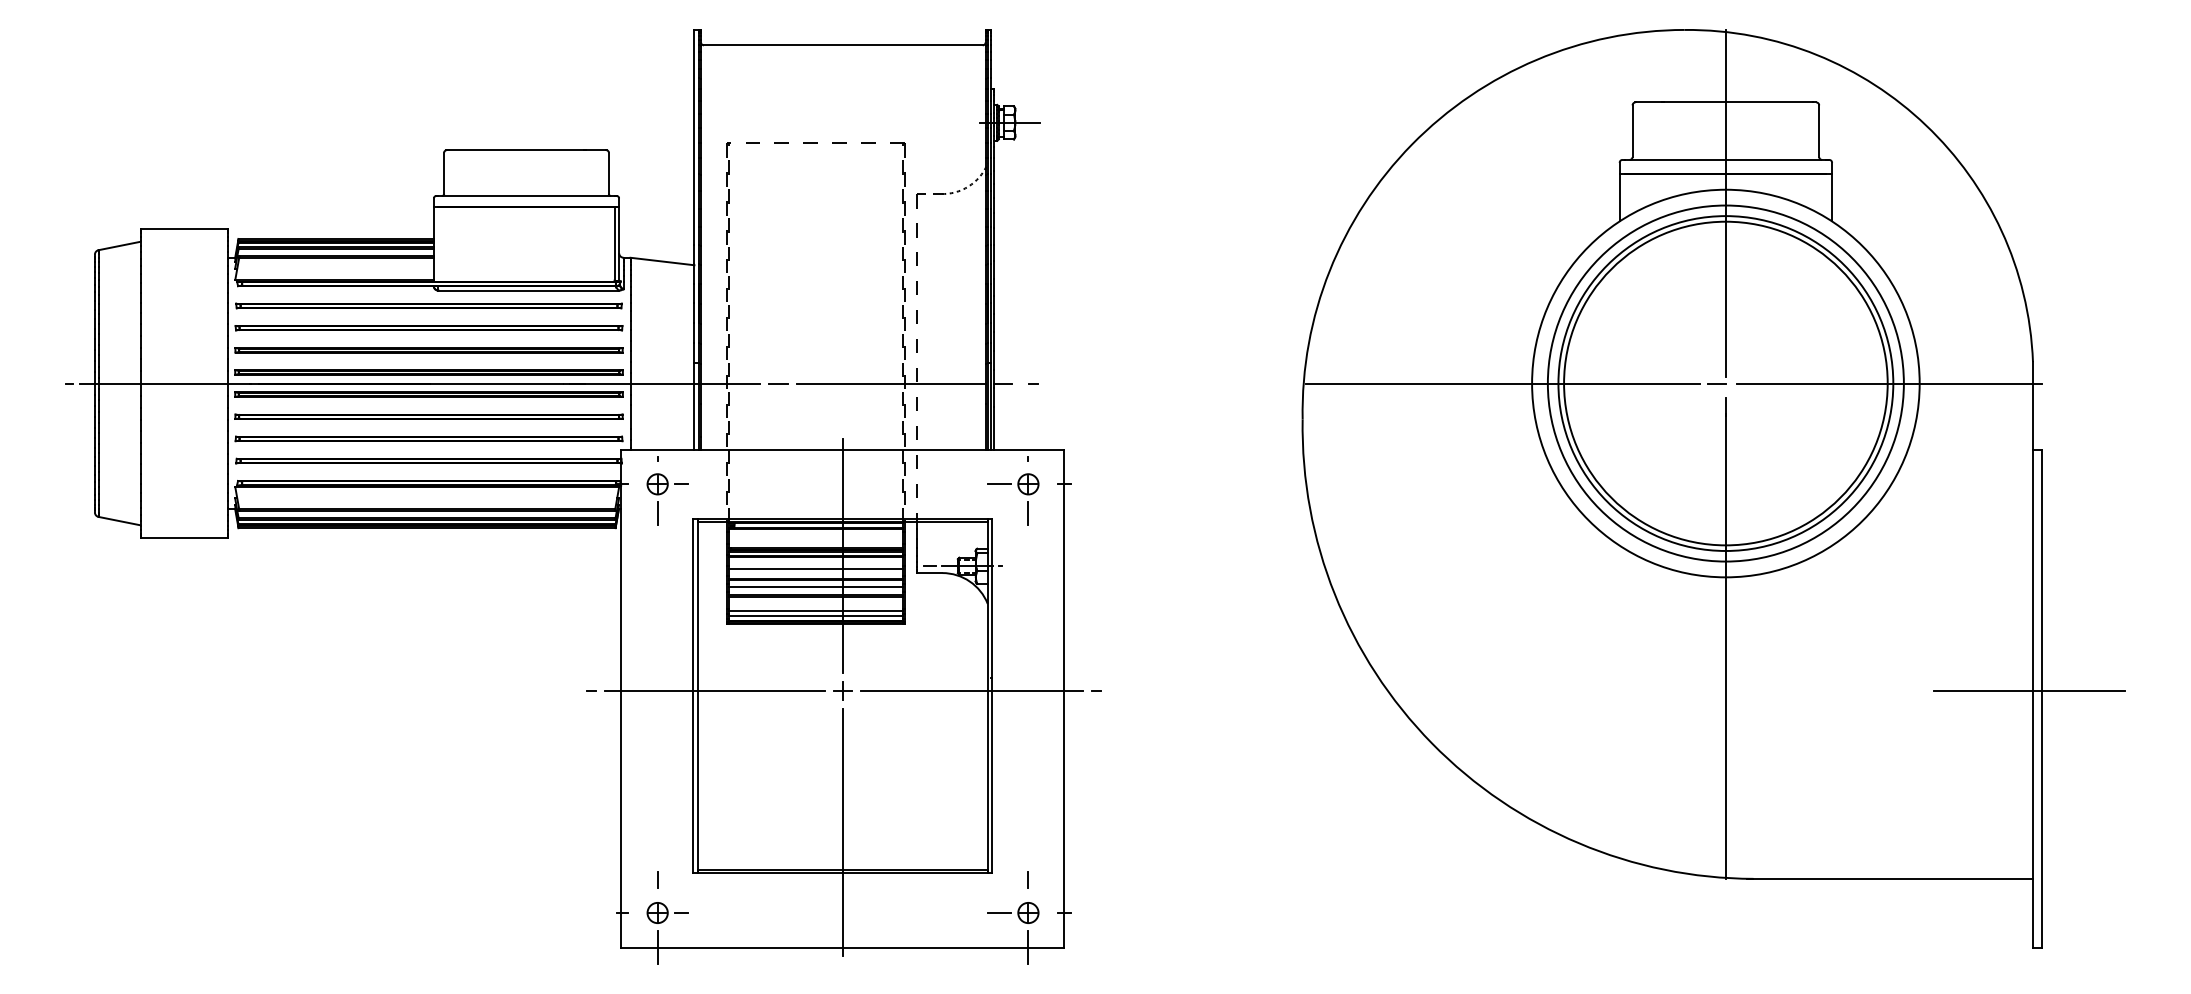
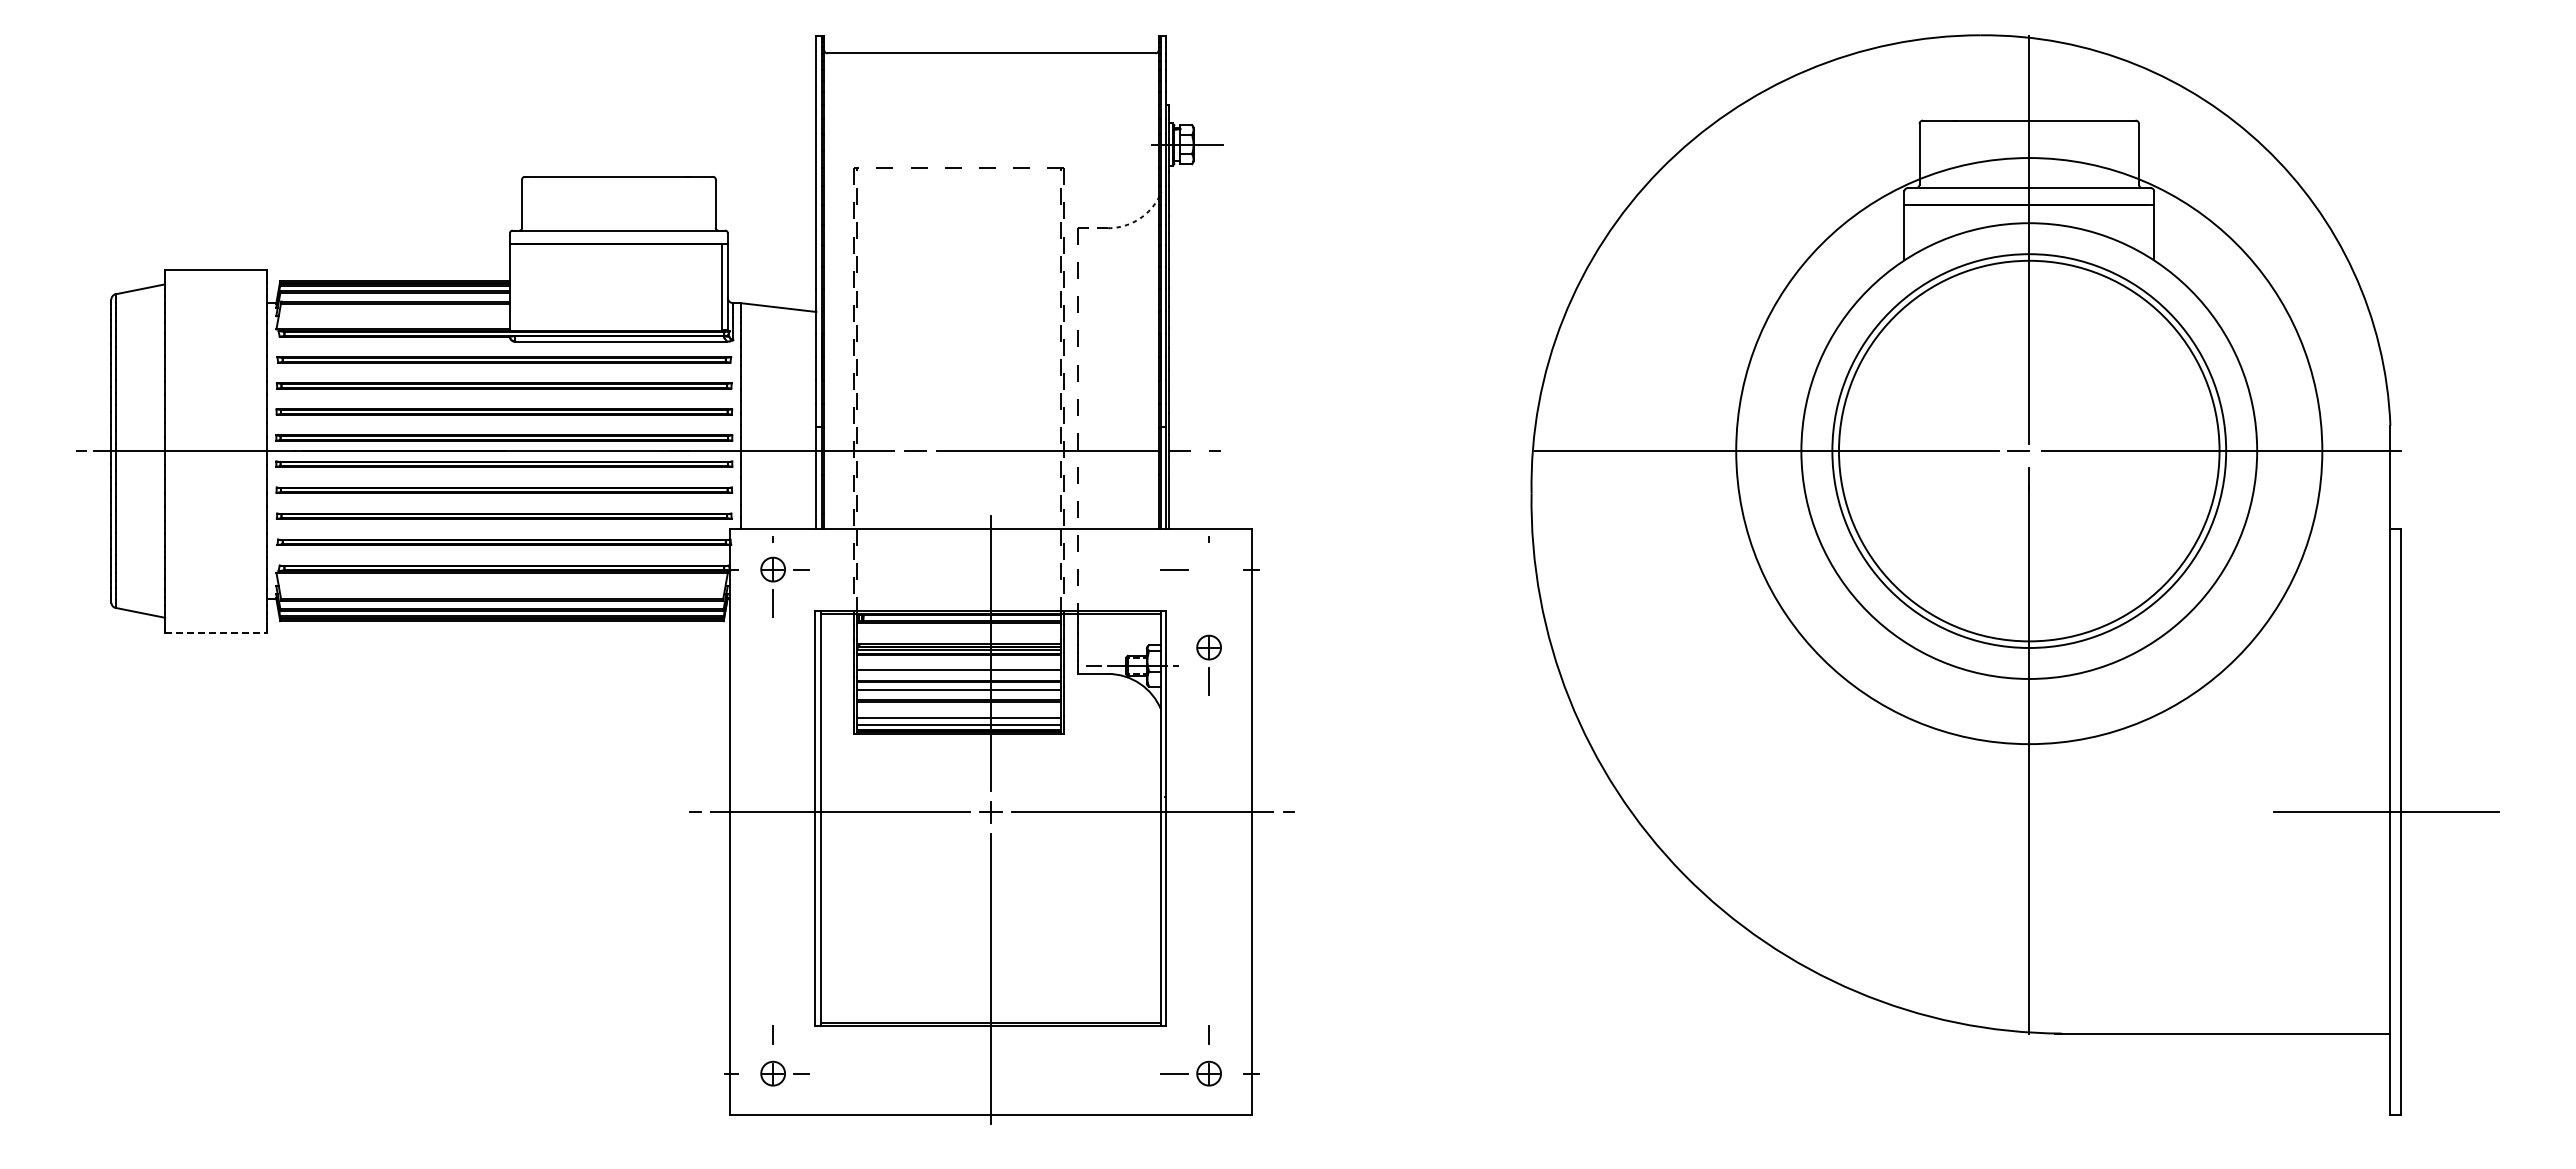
circle: (1725, 383) -> (2028, 450), size x1.4
part: (1027, 498) -> (1208, 664), moved
line: (184, 537) -> (216, 632), solid -> dashed
line: (657, 946) -> (773, 1113), removed
line: (1028, 946) -> (1209, 1113), removed

